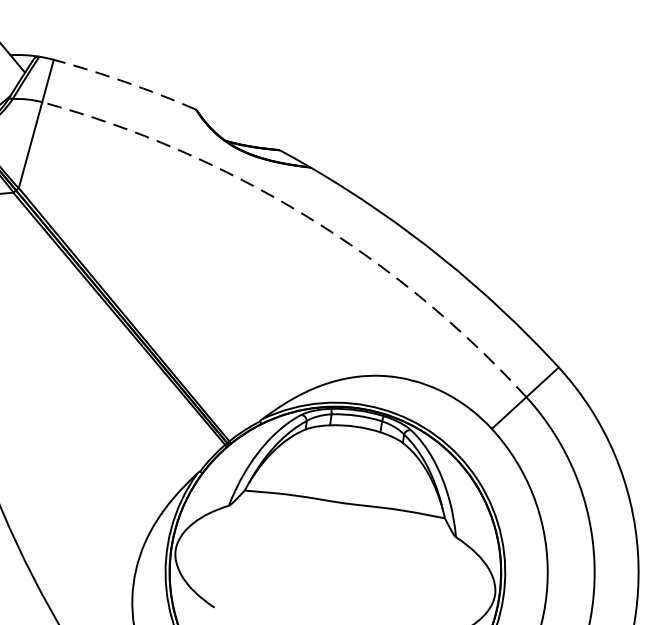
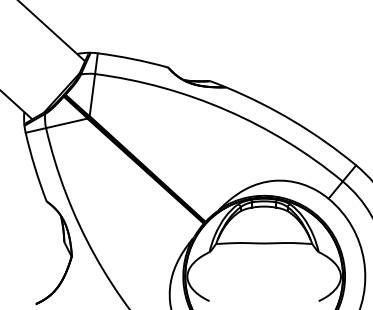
arc: (126, 82) -> (133, 59), dashed -> solid
arc: (304, 215) -> (226, 110), dashed -> solid

